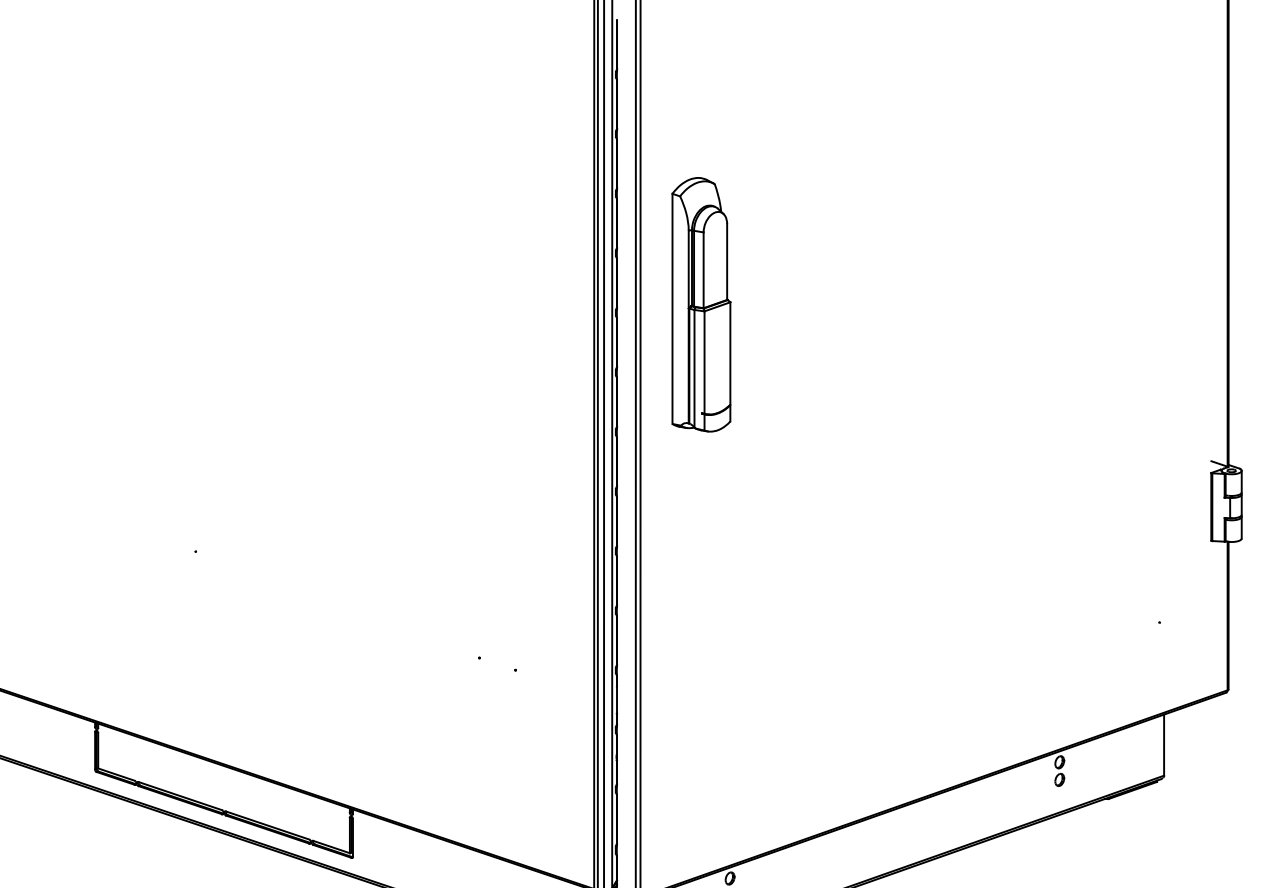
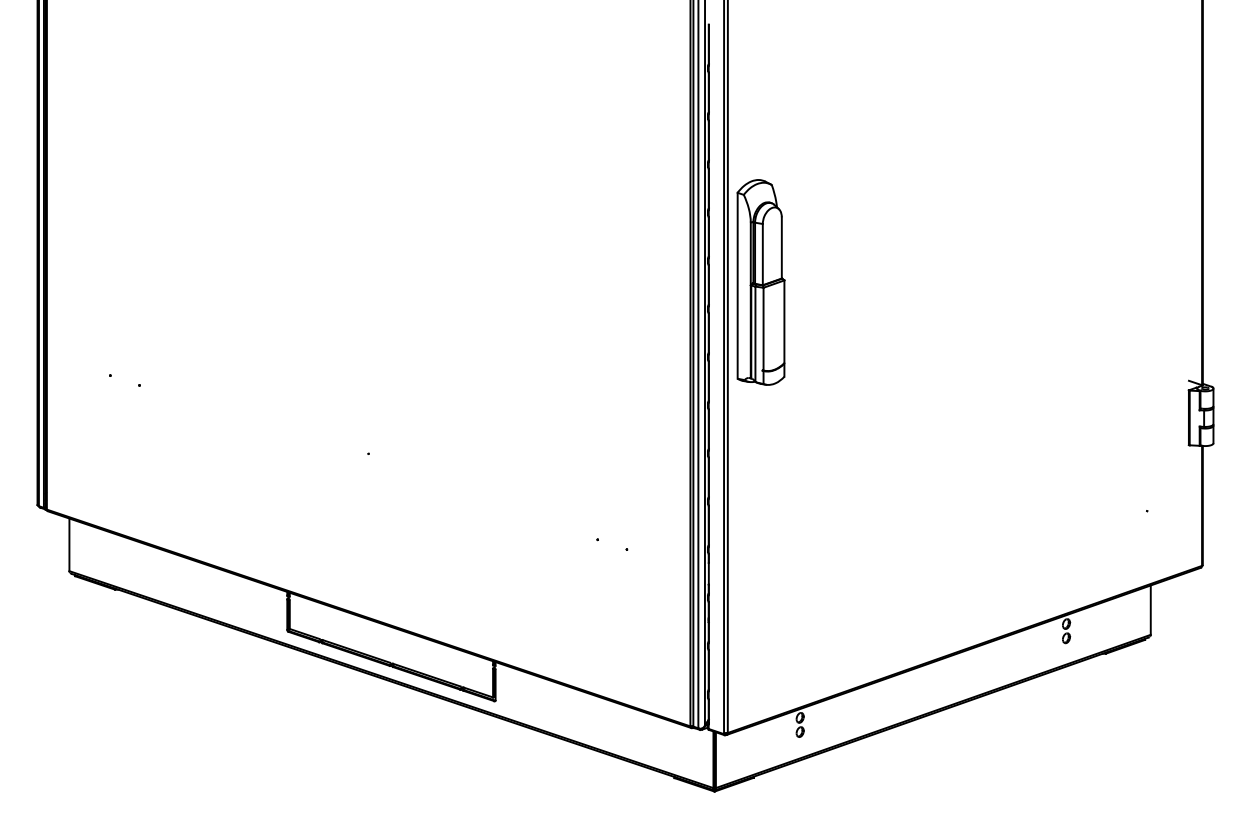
part: (700, 304) -> (760, 282), moved

